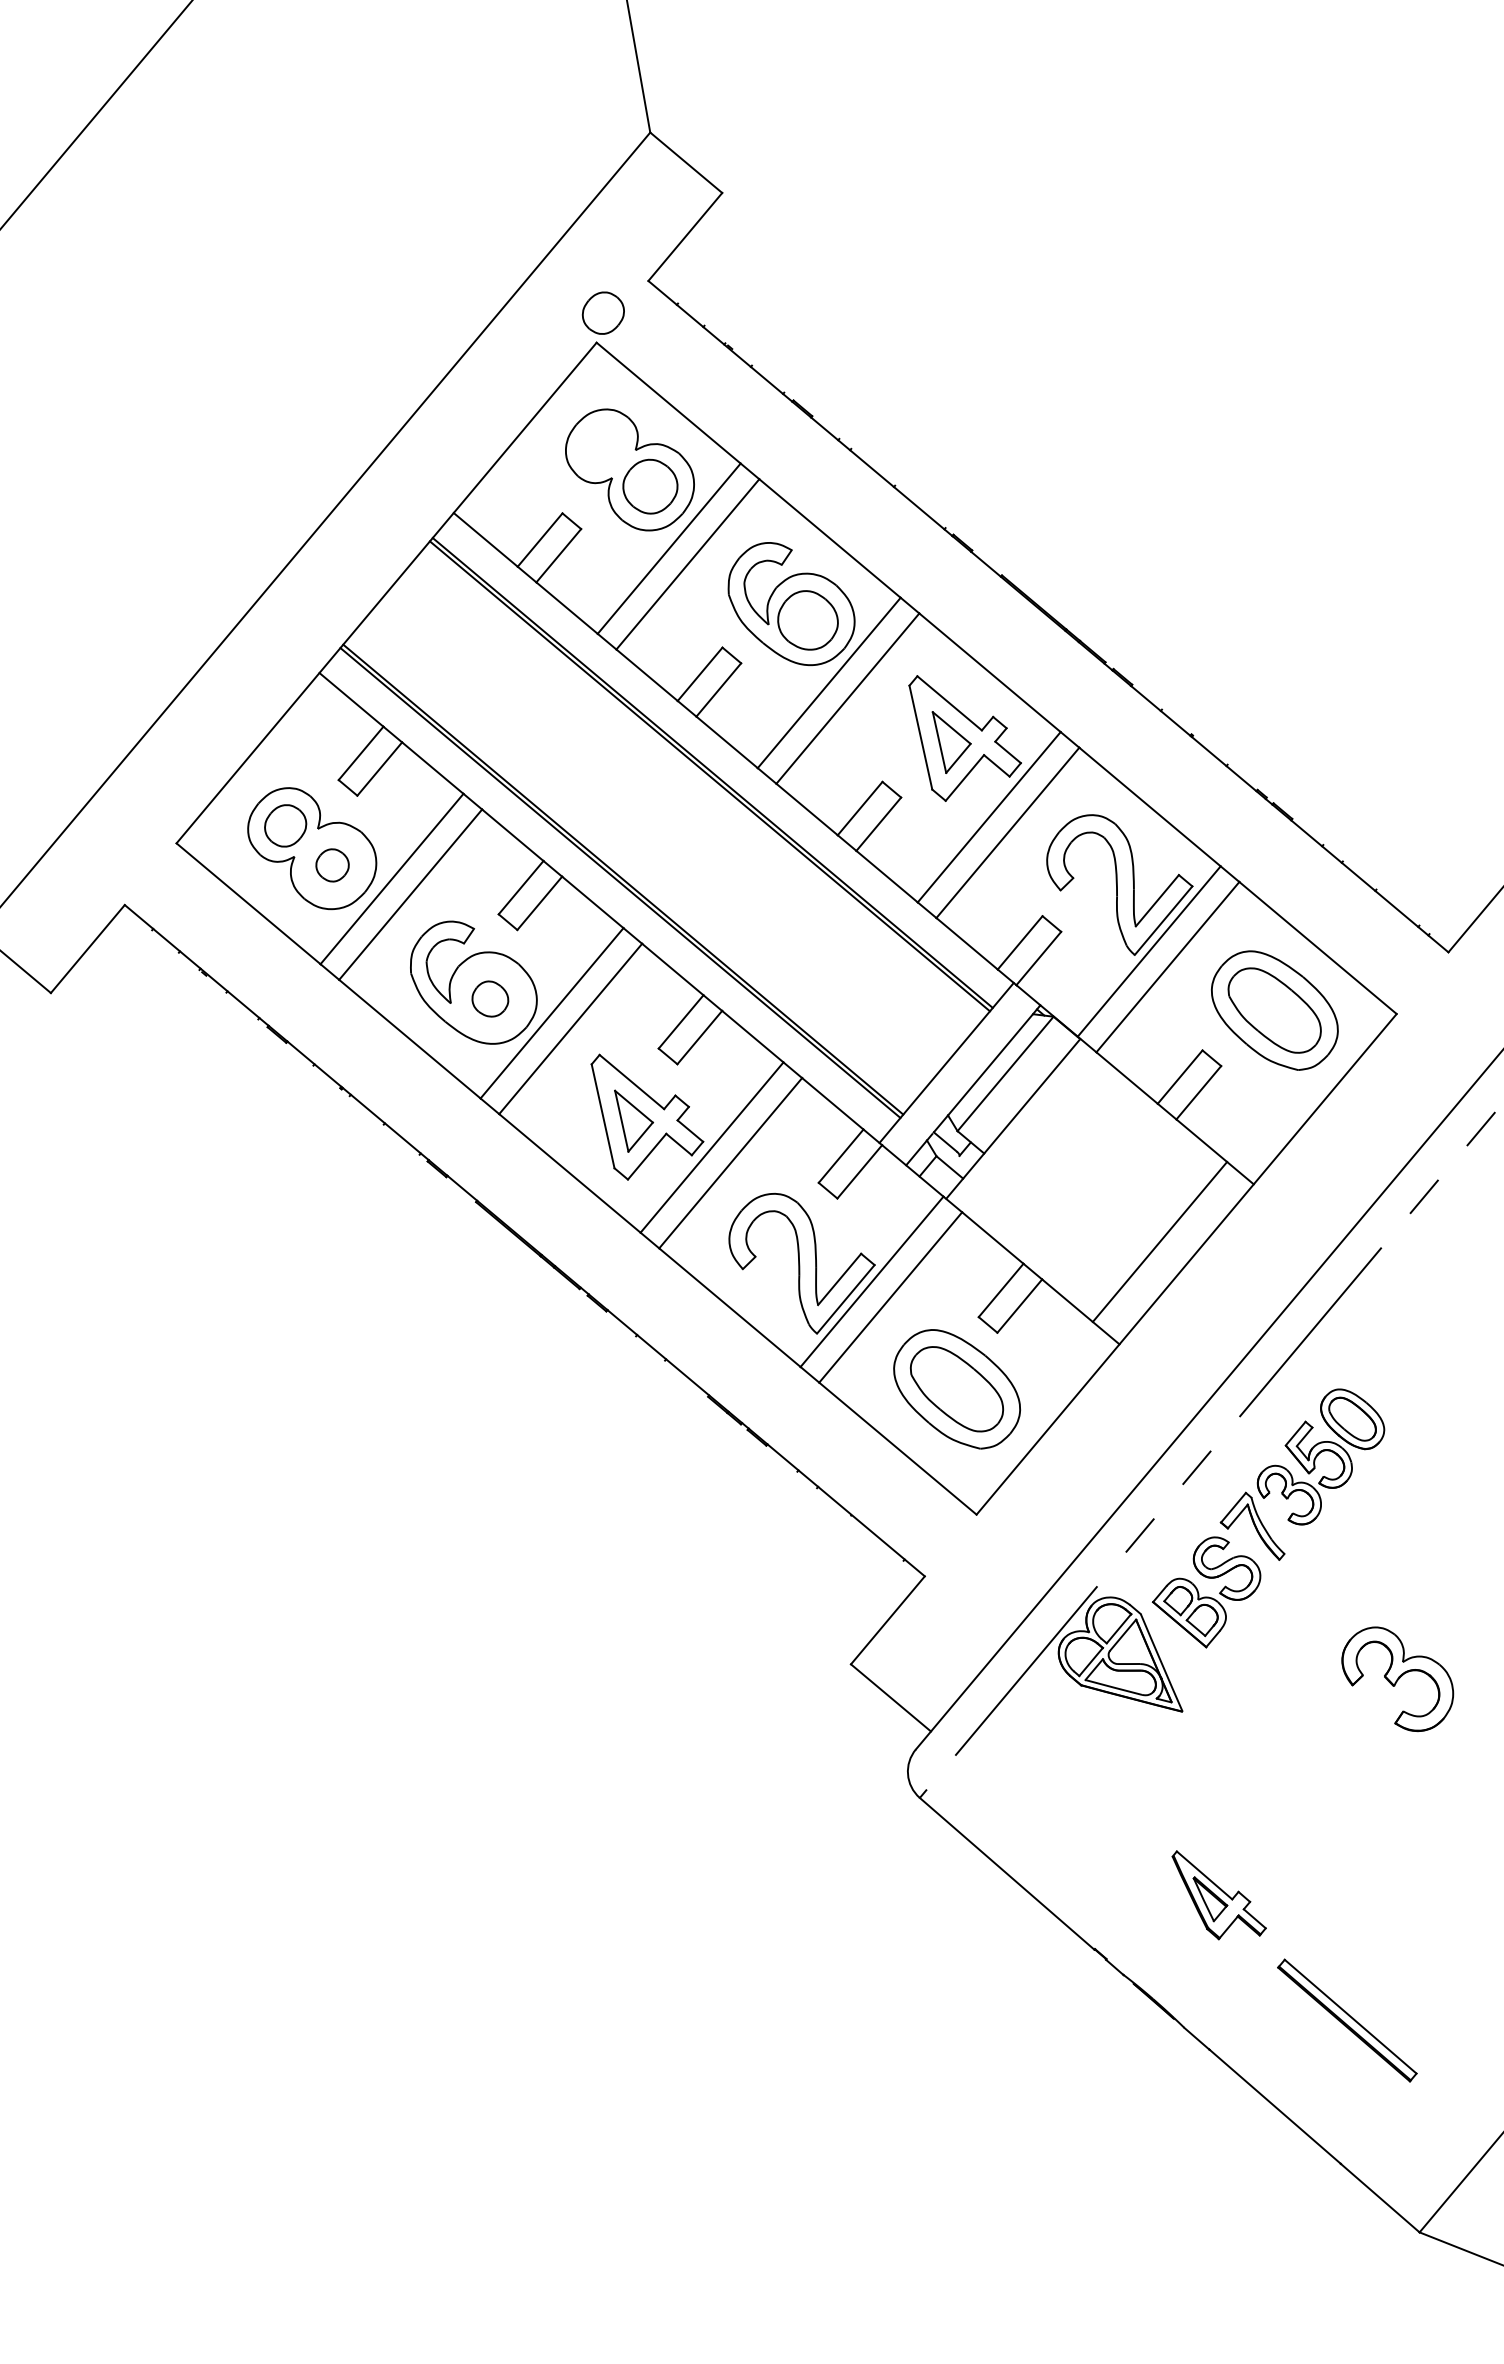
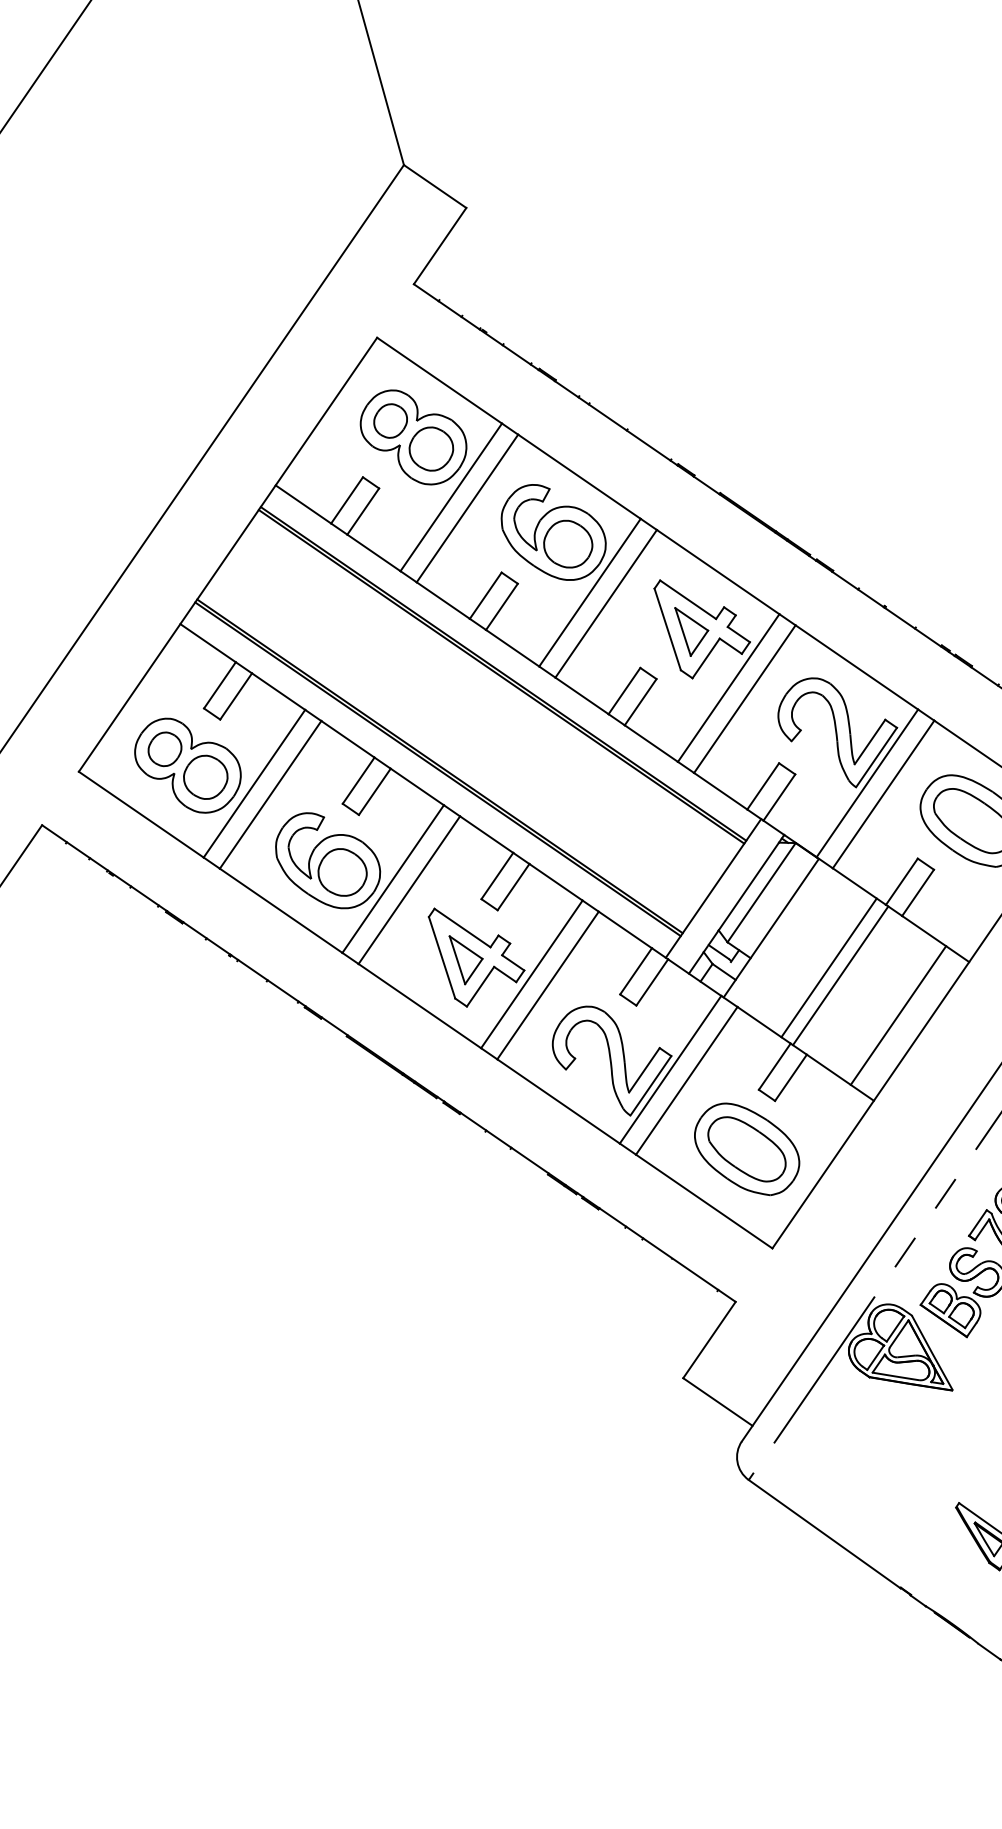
part: (602, 312) -> (389, 420), moved
part: (332, 865) -> (205, 777), size x1.67
part: (490, 998) -> (342, 871), size x1.67
line: (1079, 1174) -> (828, 967), added
line: (1093, 1186) -> (840, 976), added

